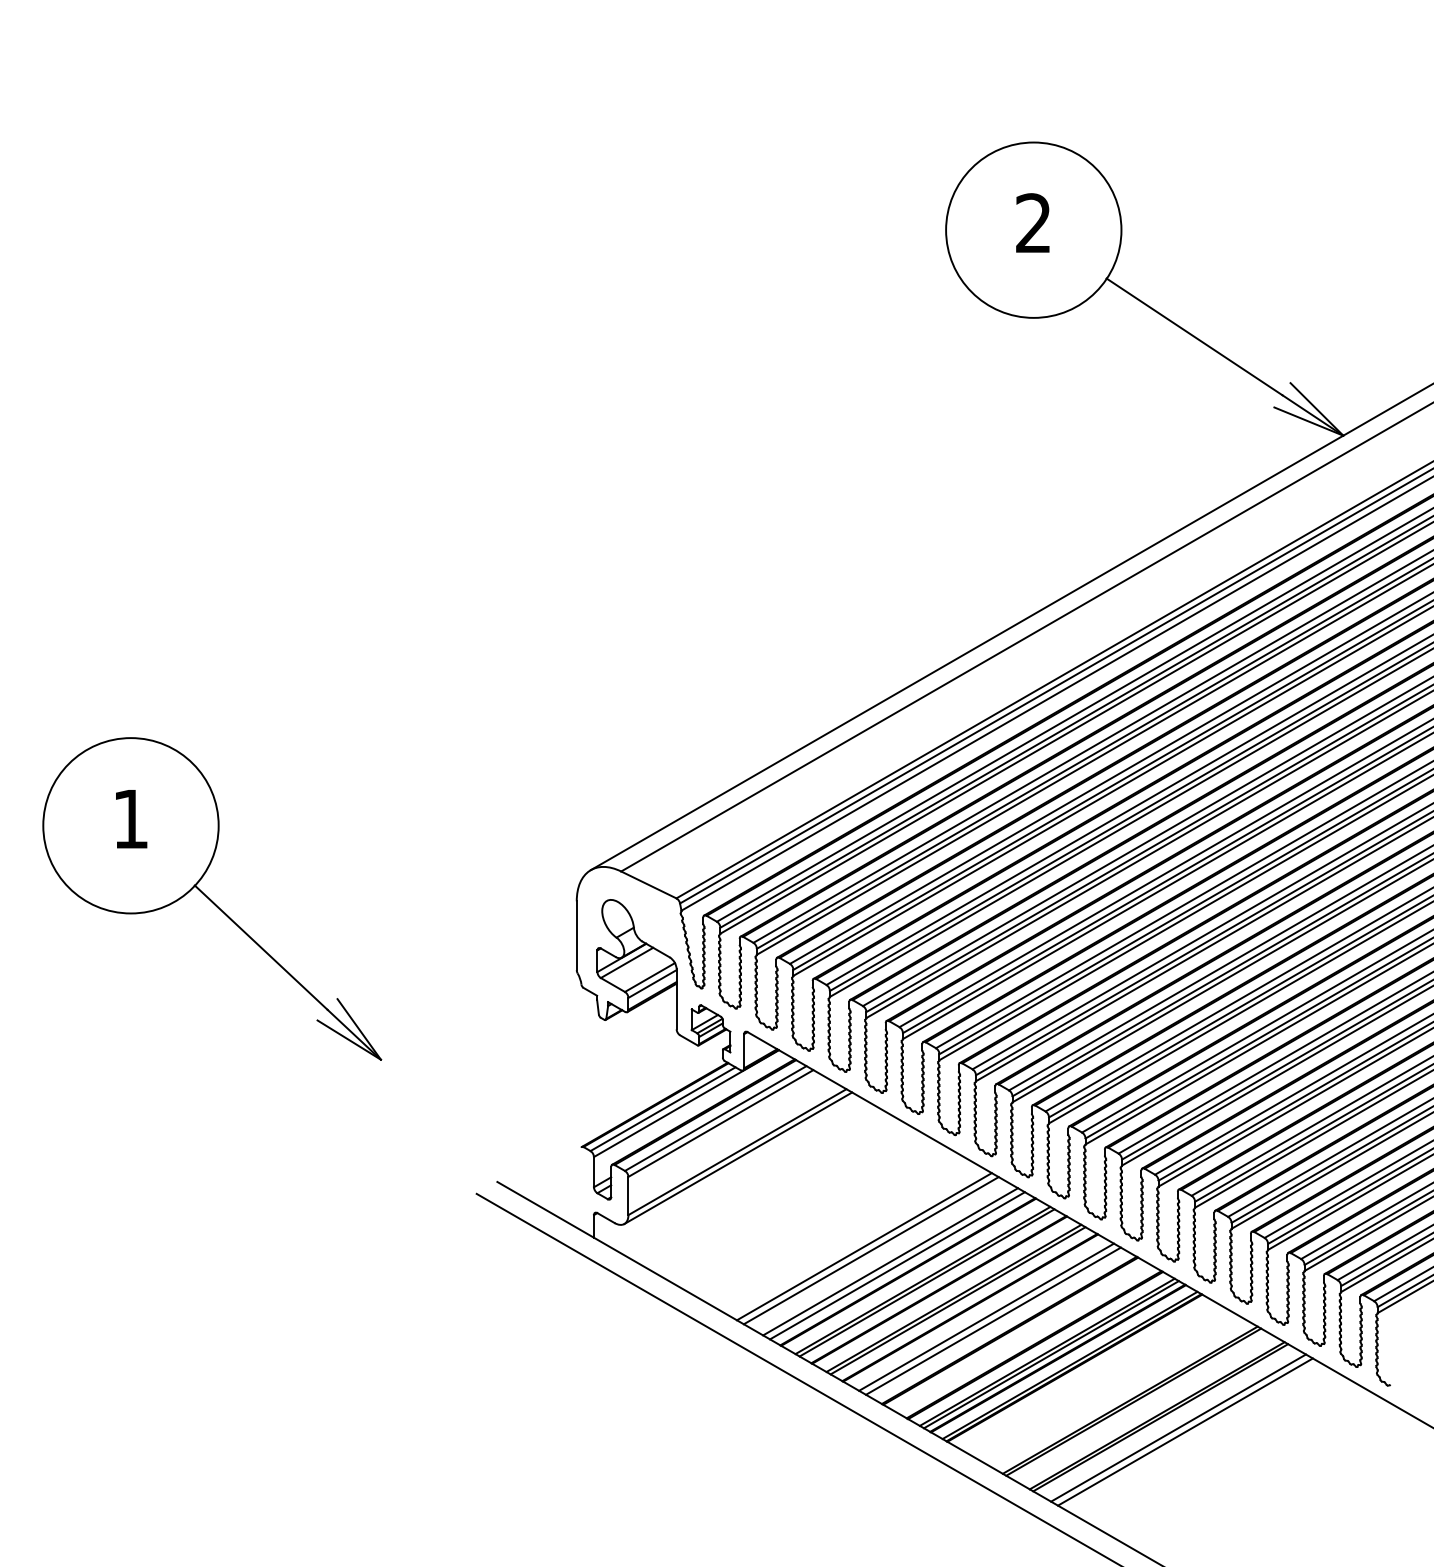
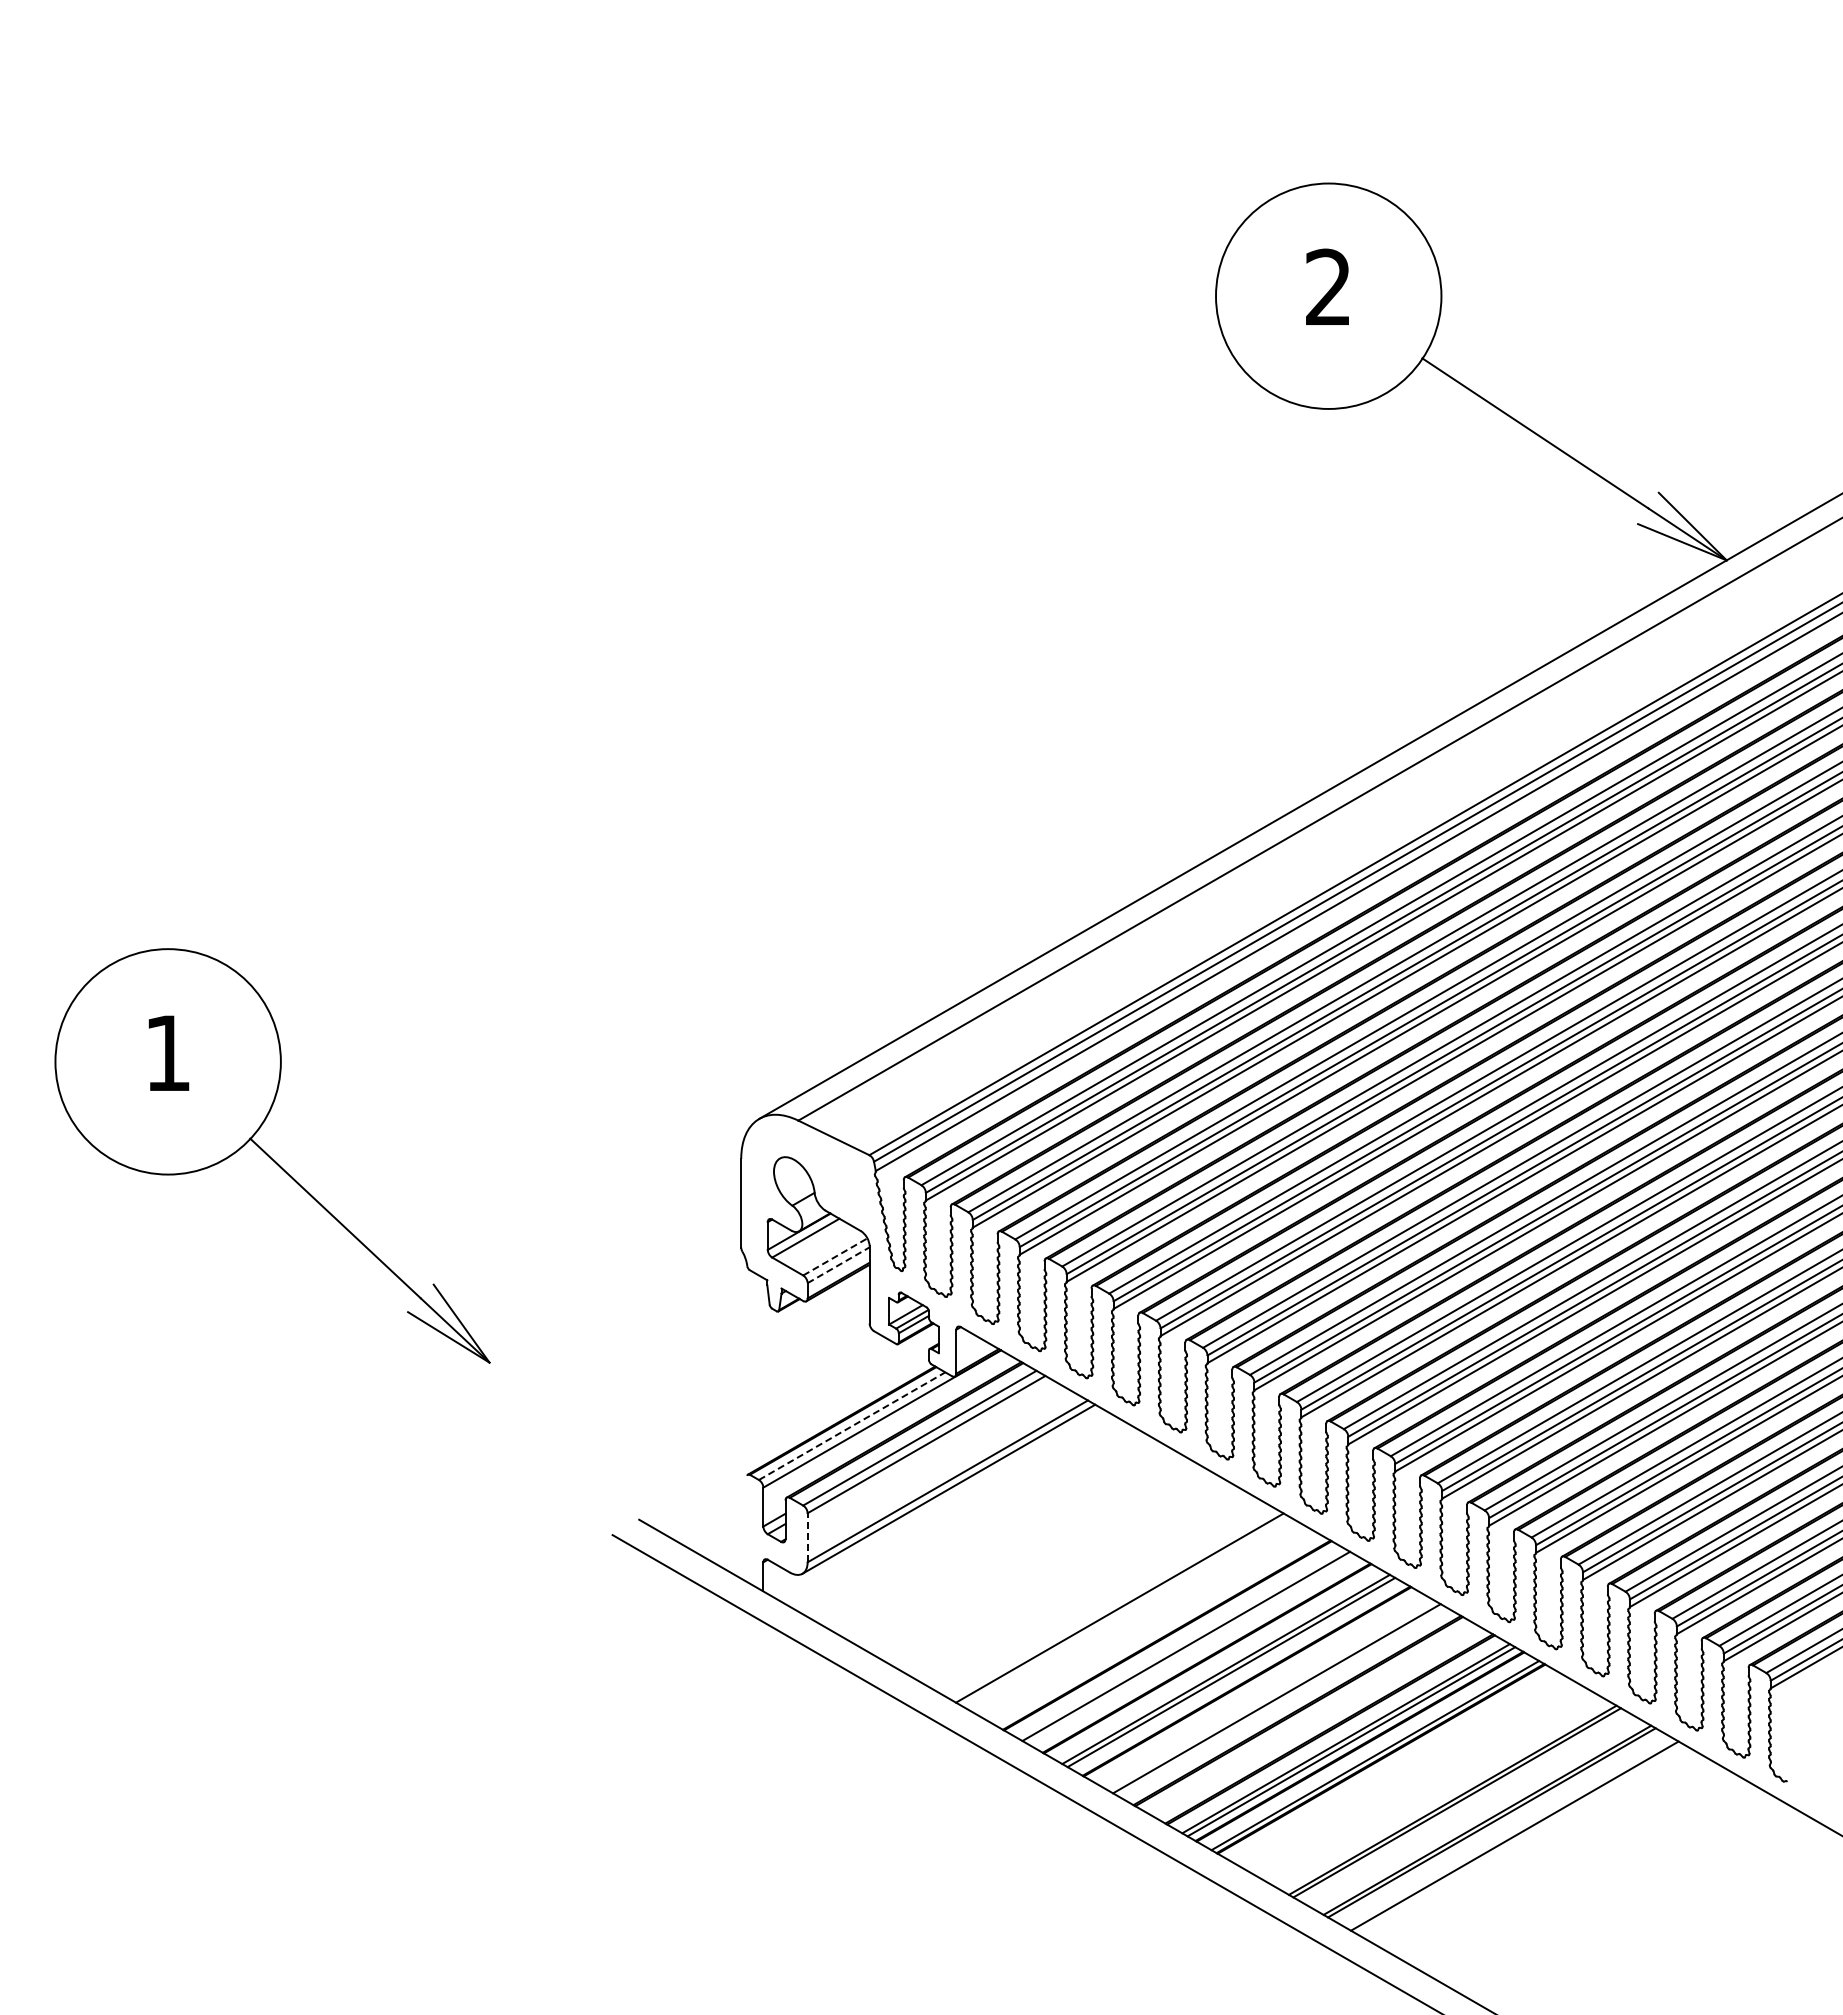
line: (650, 977) -> (835, 1256), solid -> dashed
line: (652, 984) -> (838, 1265), solid -> dashed
line: (663, 1109) -> (852, 1426), solid -> dashed
line: (628, 1195) -> (807, 1537), solid -> dashed
line: (864, 1246) -> (1110, 1602), removed
line: (890, 1261) -> (1144, 1621), removed
line: (897, 1265) -> (1153, 1627), removed
line: (927, 1282) -> (1191, 1649), removed
line: (986, 1317) -> (1267, 1693), removed
line: (1185, 1431) -> (1523, 1840), removed

